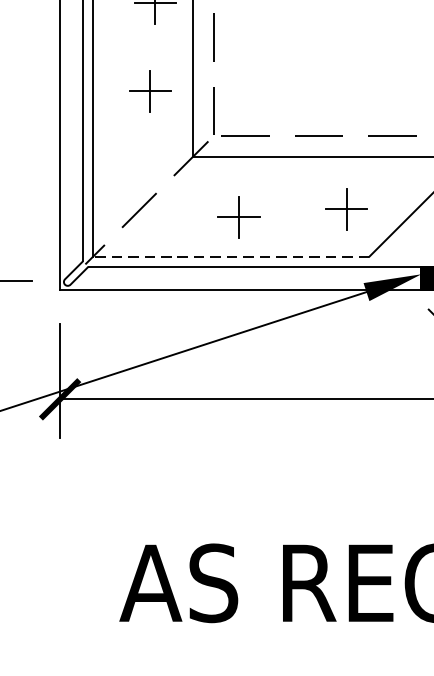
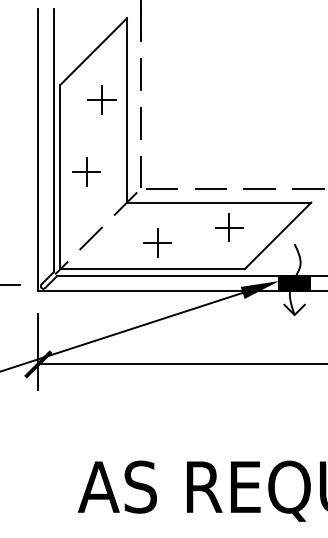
part: (150, 90) -> (86, 171), moved
part: (346, 208) -> (229, 227), moved
line: (229, 256) -> (151, 269), dashed -> solid

